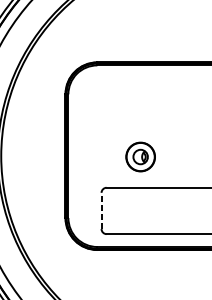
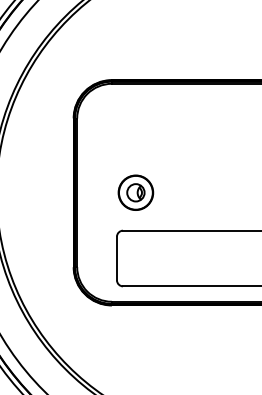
part: (140, 156) -> (135, 192), moved
line: (101, 210) -> (116, 258), dashed -> solid

